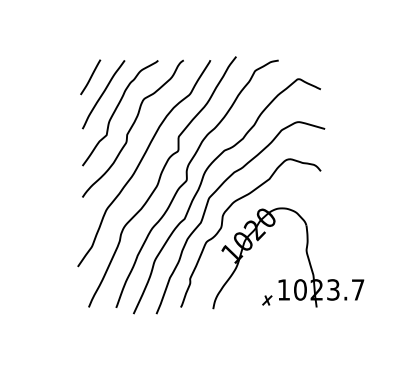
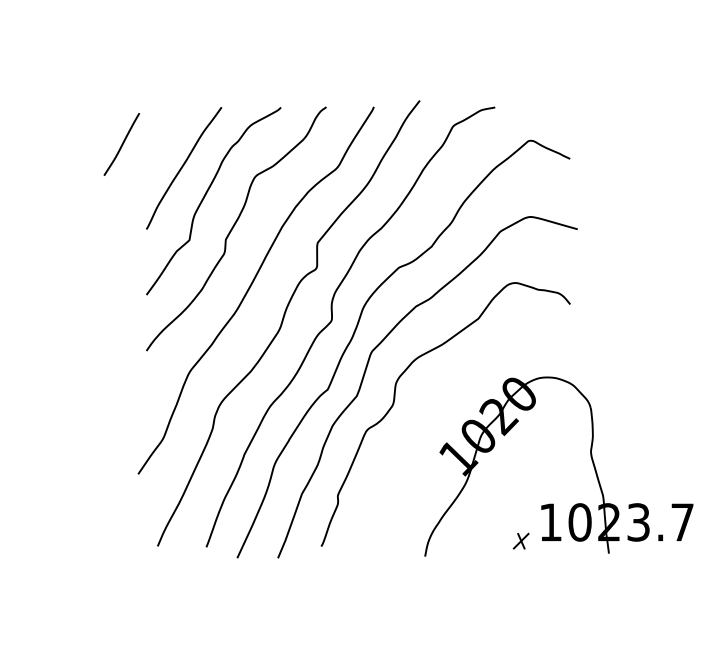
line: (90, 77) -> (121, 144), moved
part: (306, 255) -> (590, 461), moved

